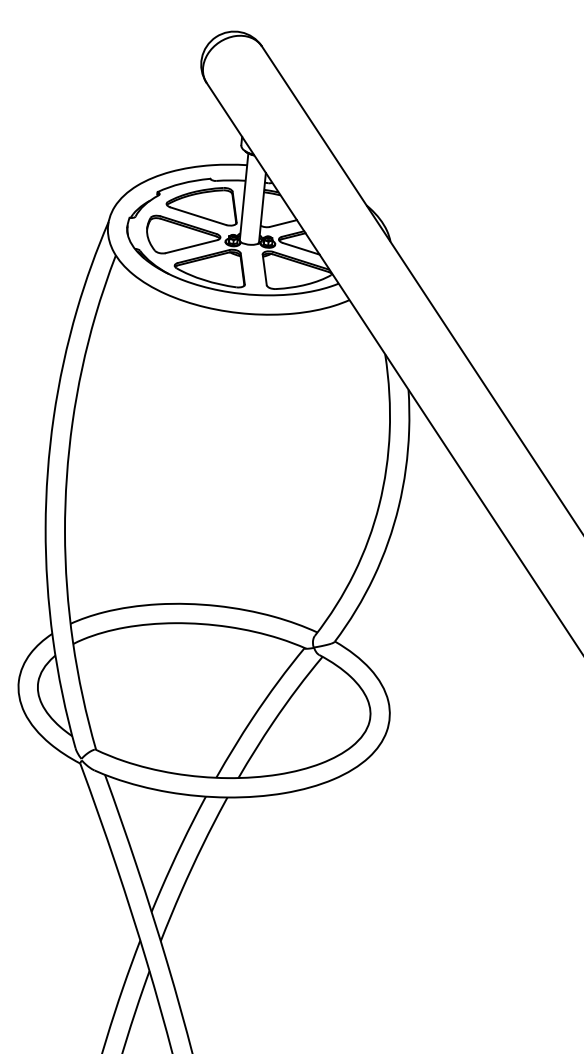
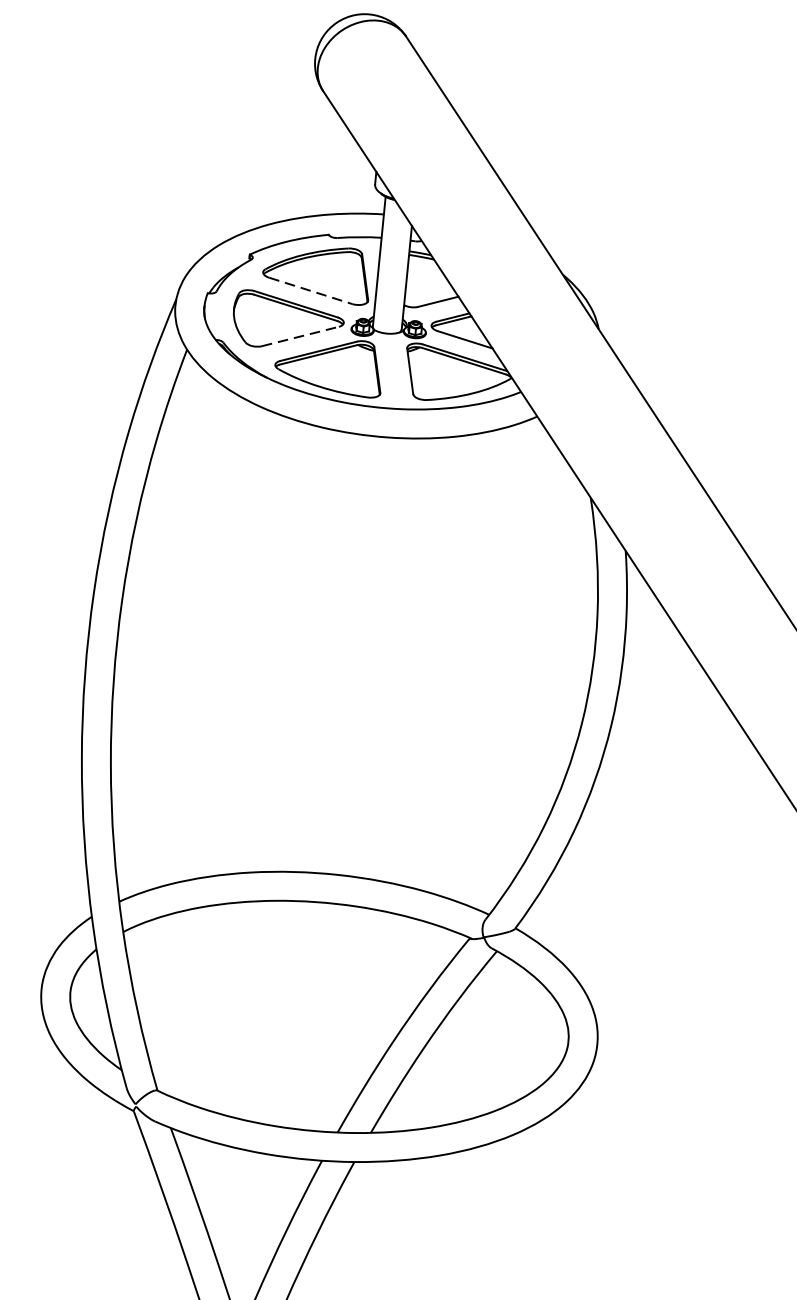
line: (198, 216) -> (310, 291), solid -> dashed
line: (191, 246) -> (300, 336), solid -> dashed

